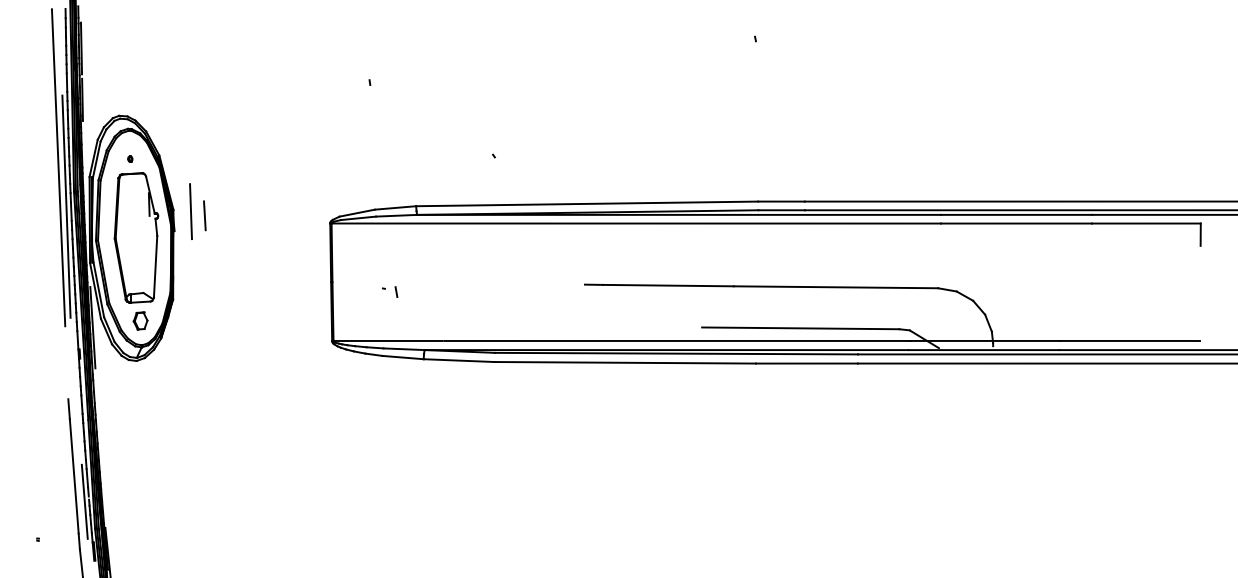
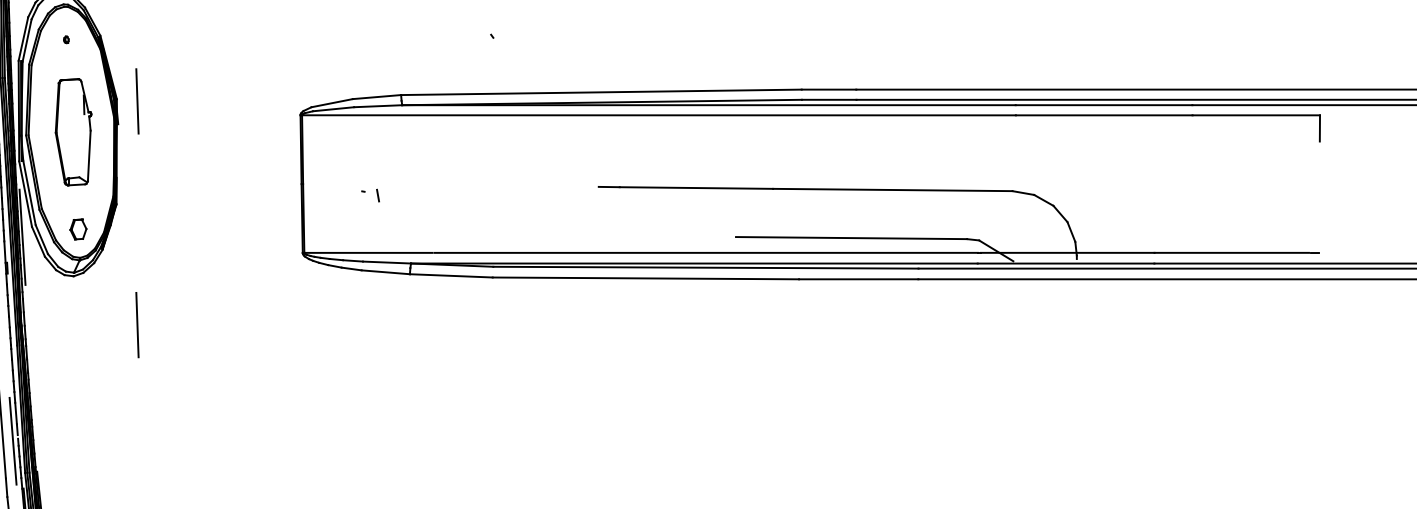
line: (204, 215) -> (153, 105), removed
part: (136, 237) -> (73, 131), size x0.7
line: (190, 402) -> (136, 324), added

